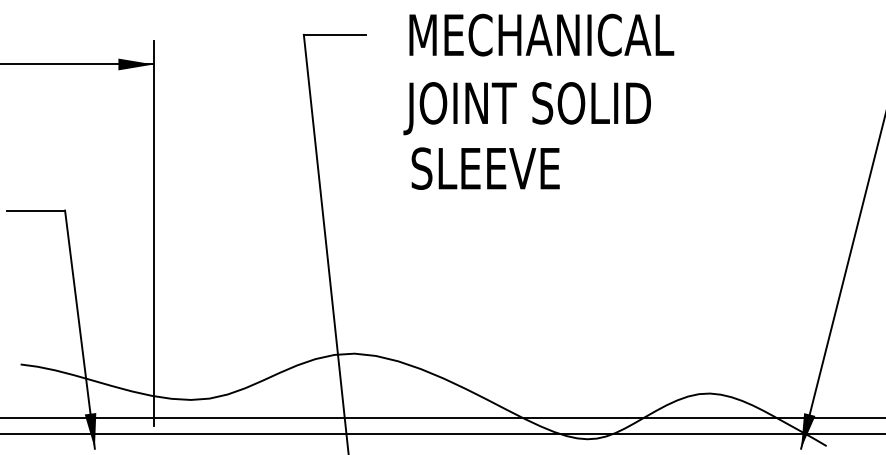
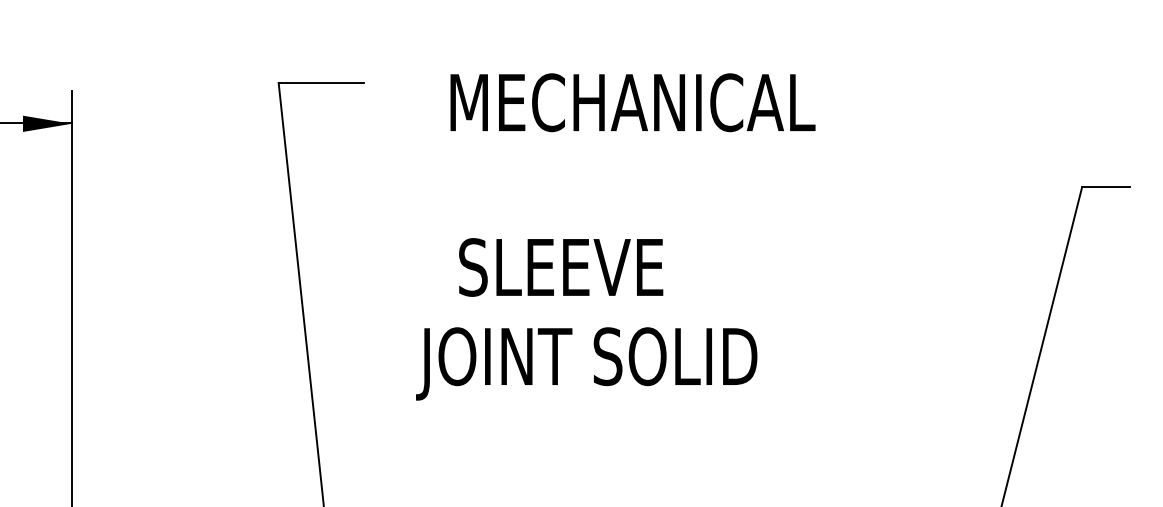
text: (541, 34) -> (632, 101), moved
text: (526, 108) -> (585, 363), moved
text: (485, 168) -> (560, 267), moved

